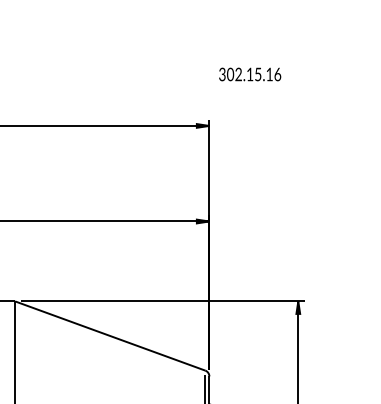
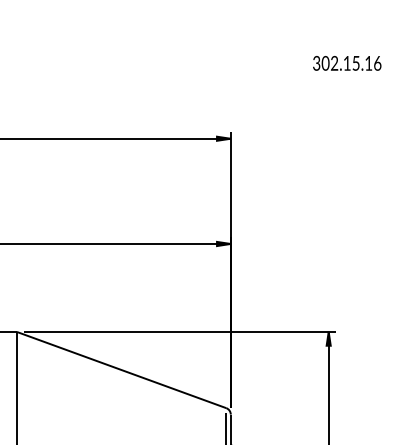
text: (250, 74) -> (347, 63), moved

